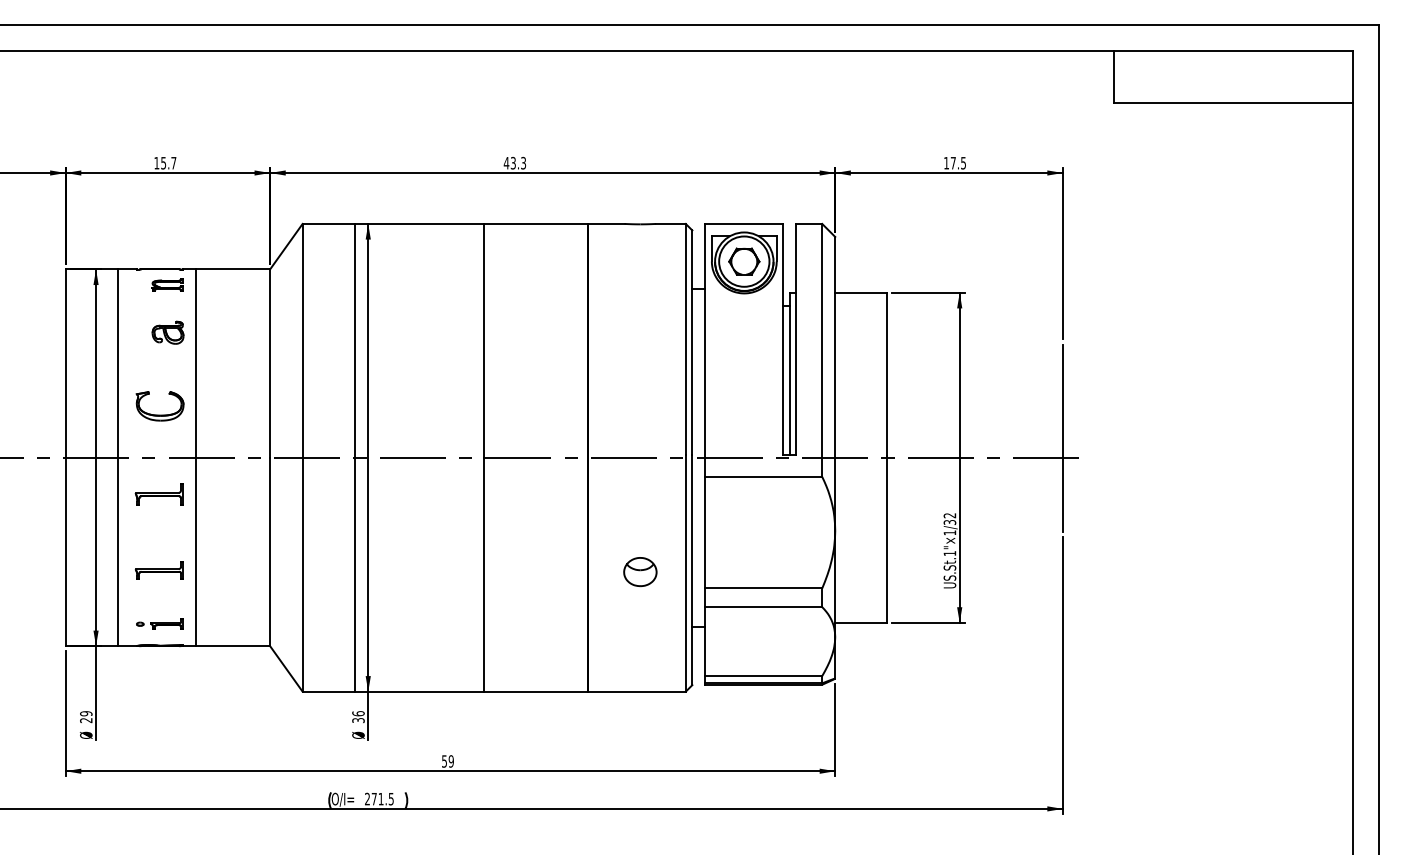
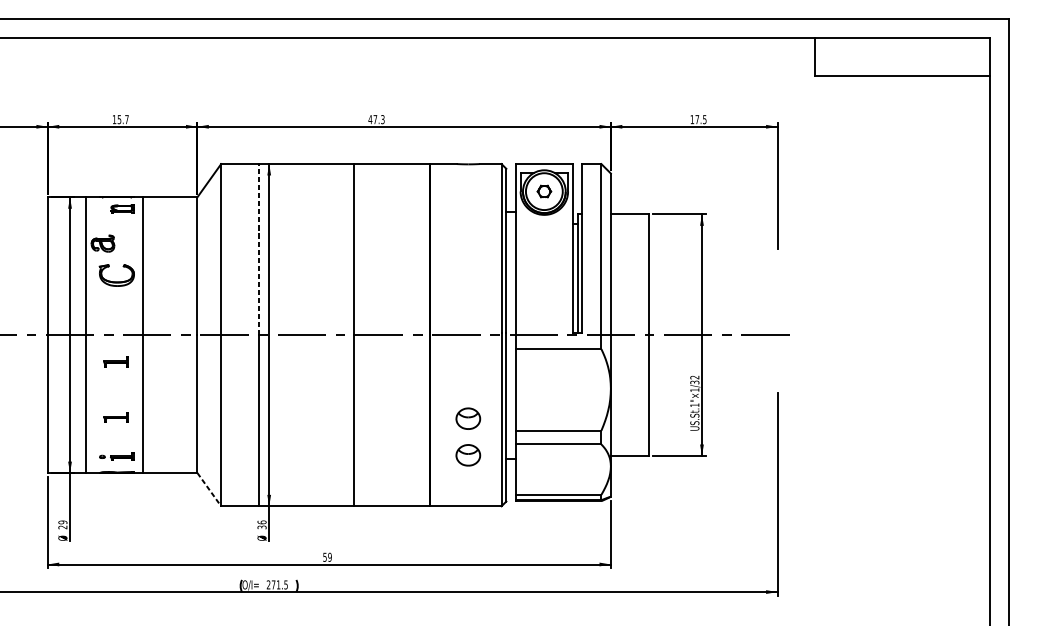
text: (512, 162) -> (374, 119), 43.3 -> 47.3
part: (744, 261) -> (544, 191), size x0.6
part: (167, 332) -> (102, 243), moved
line: (354, 340) -> (259, 249), solid -> dashed
part: (159, 414) -> (116, 281), moved
line: (1062, 437) -> (777, 320), removed
part: (158, 494) -> (115, 362), size x0.7
part: (158, 570) -> (115, 417), size x0.7
part: (640, 622) -> (468, 455), added
line: (286, 668) -> (209, 489), solid -> dashed

